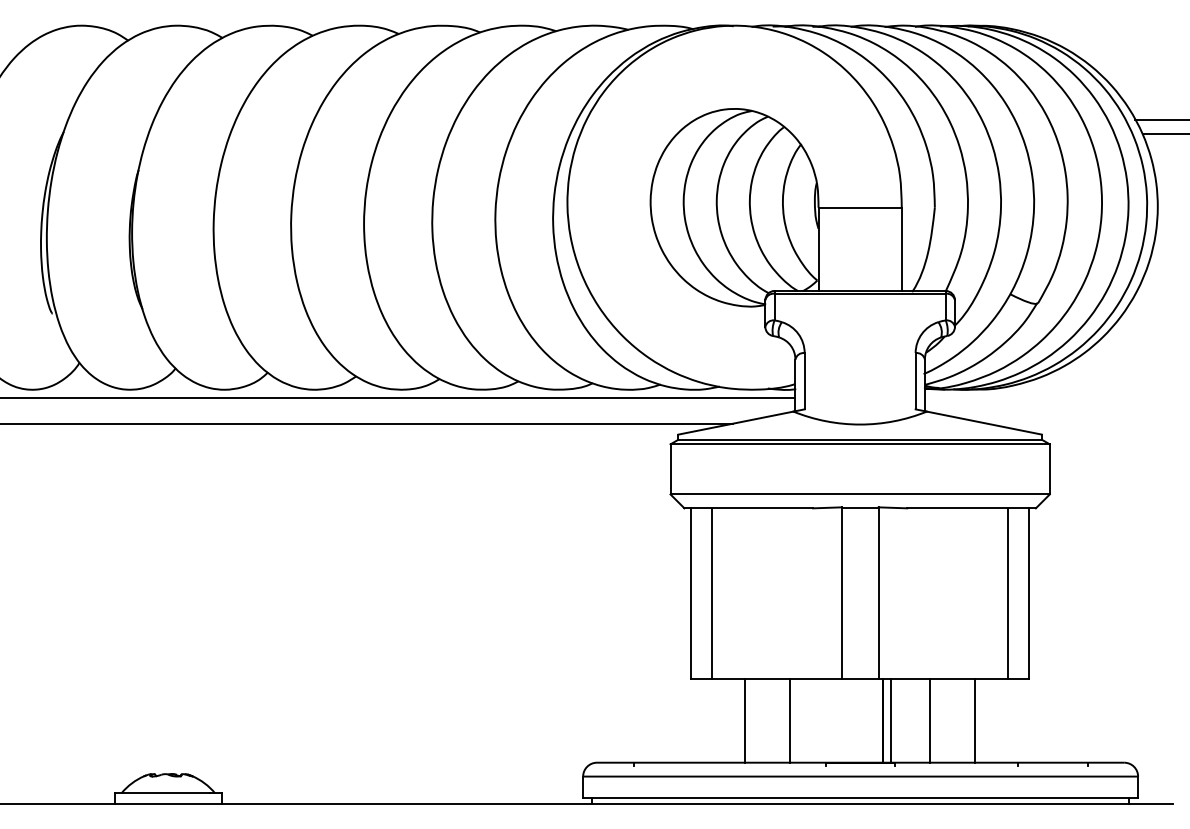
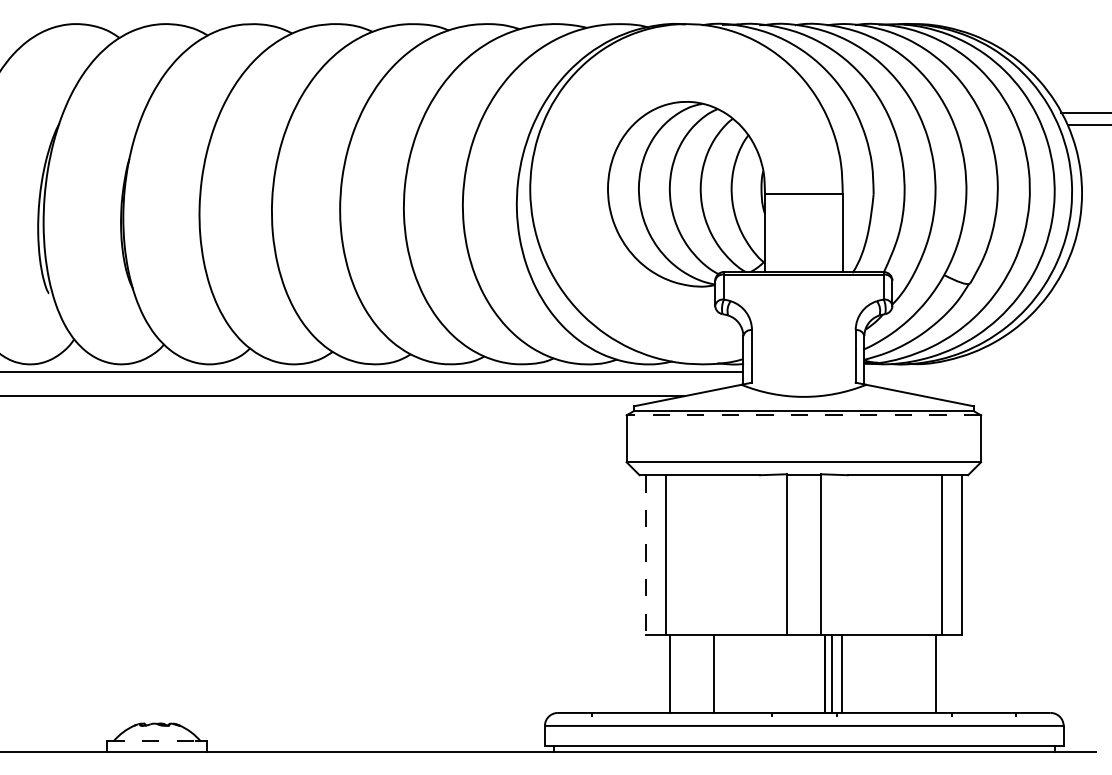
line: (860, 444) -> (804, 415), solid -> dashed
line: (691, 593) -> (646, 554), solid -> dashed
line: (745, 720) -> (670, 673), moved
line: (789, 720) -> (713, 673), moved
line: (930, 720) -> (842, 673), moved
line: (974, 720) -> (935, 673), moved
line: (162, 793) -> (151, 741), solid -> dashed

